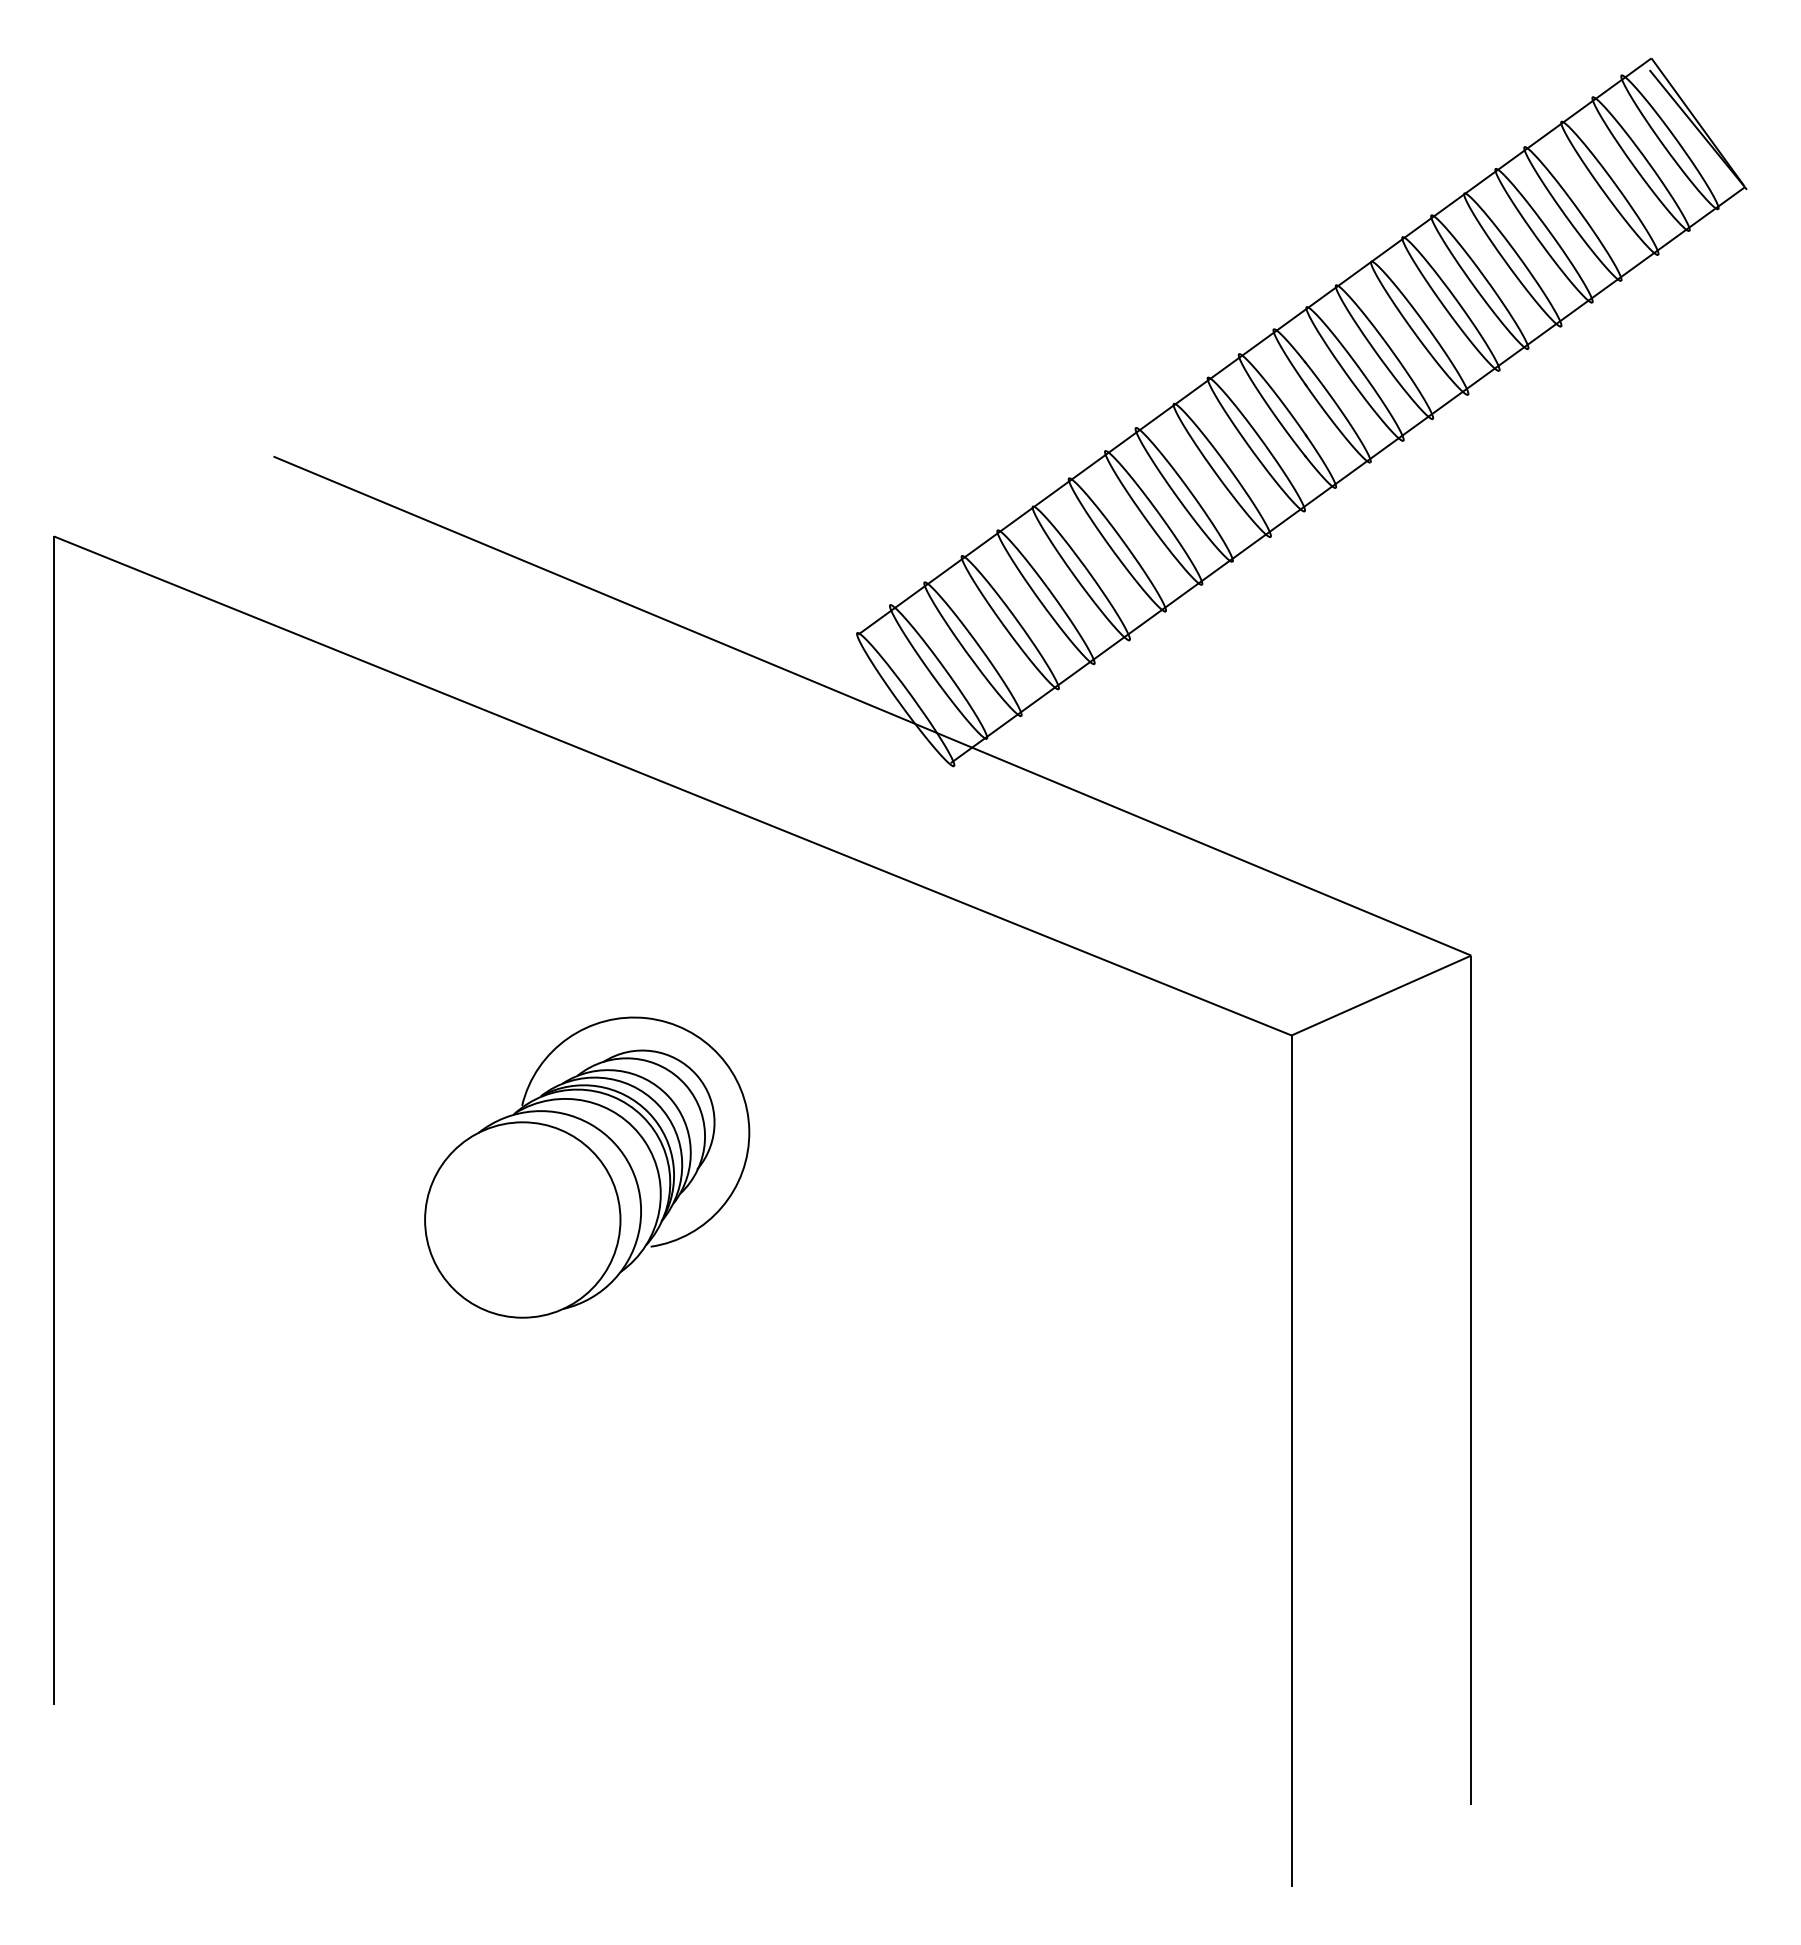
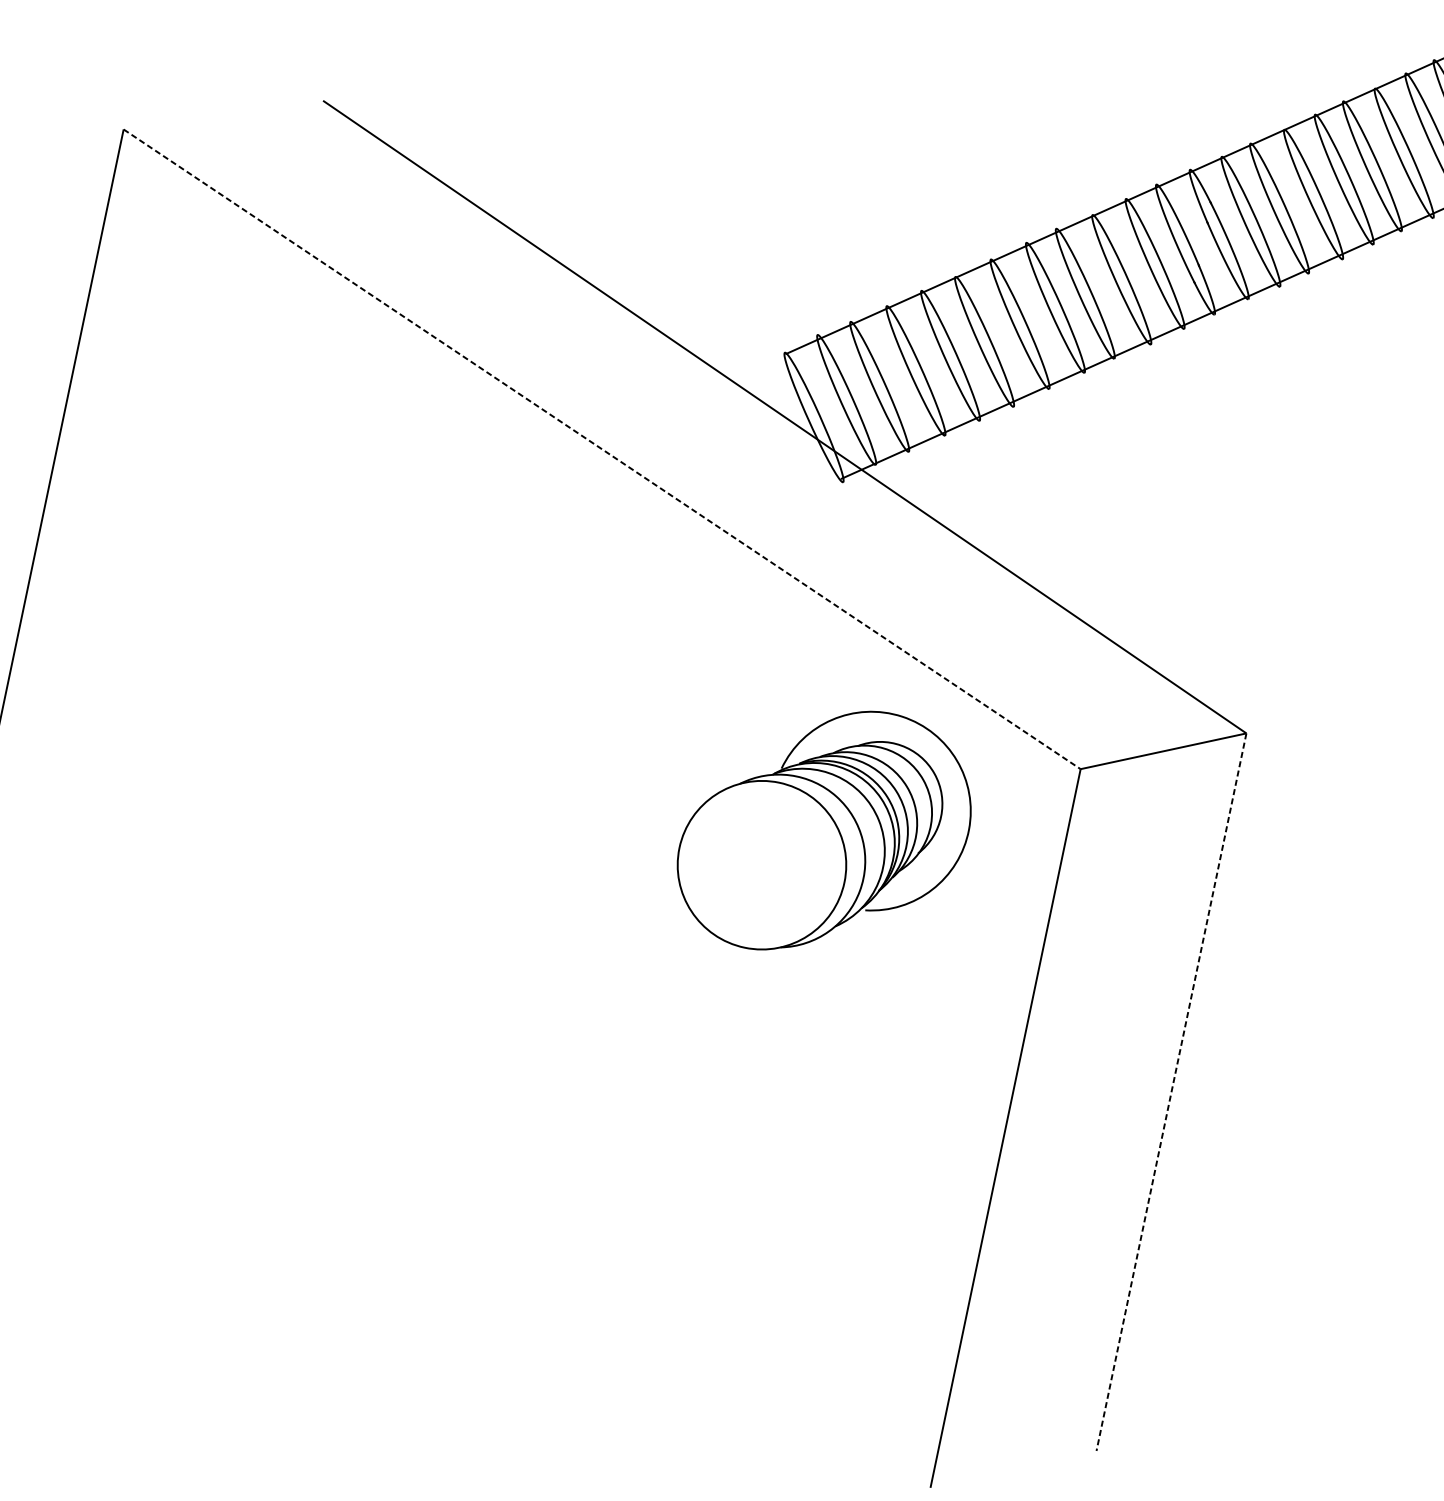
line: (673, 786) -> (602, 449), solid -> dashed
part: (587, 1167) -> (825, 832), moved
line: (1471, 1380) -> (1171, 1092), solid -> dashed

